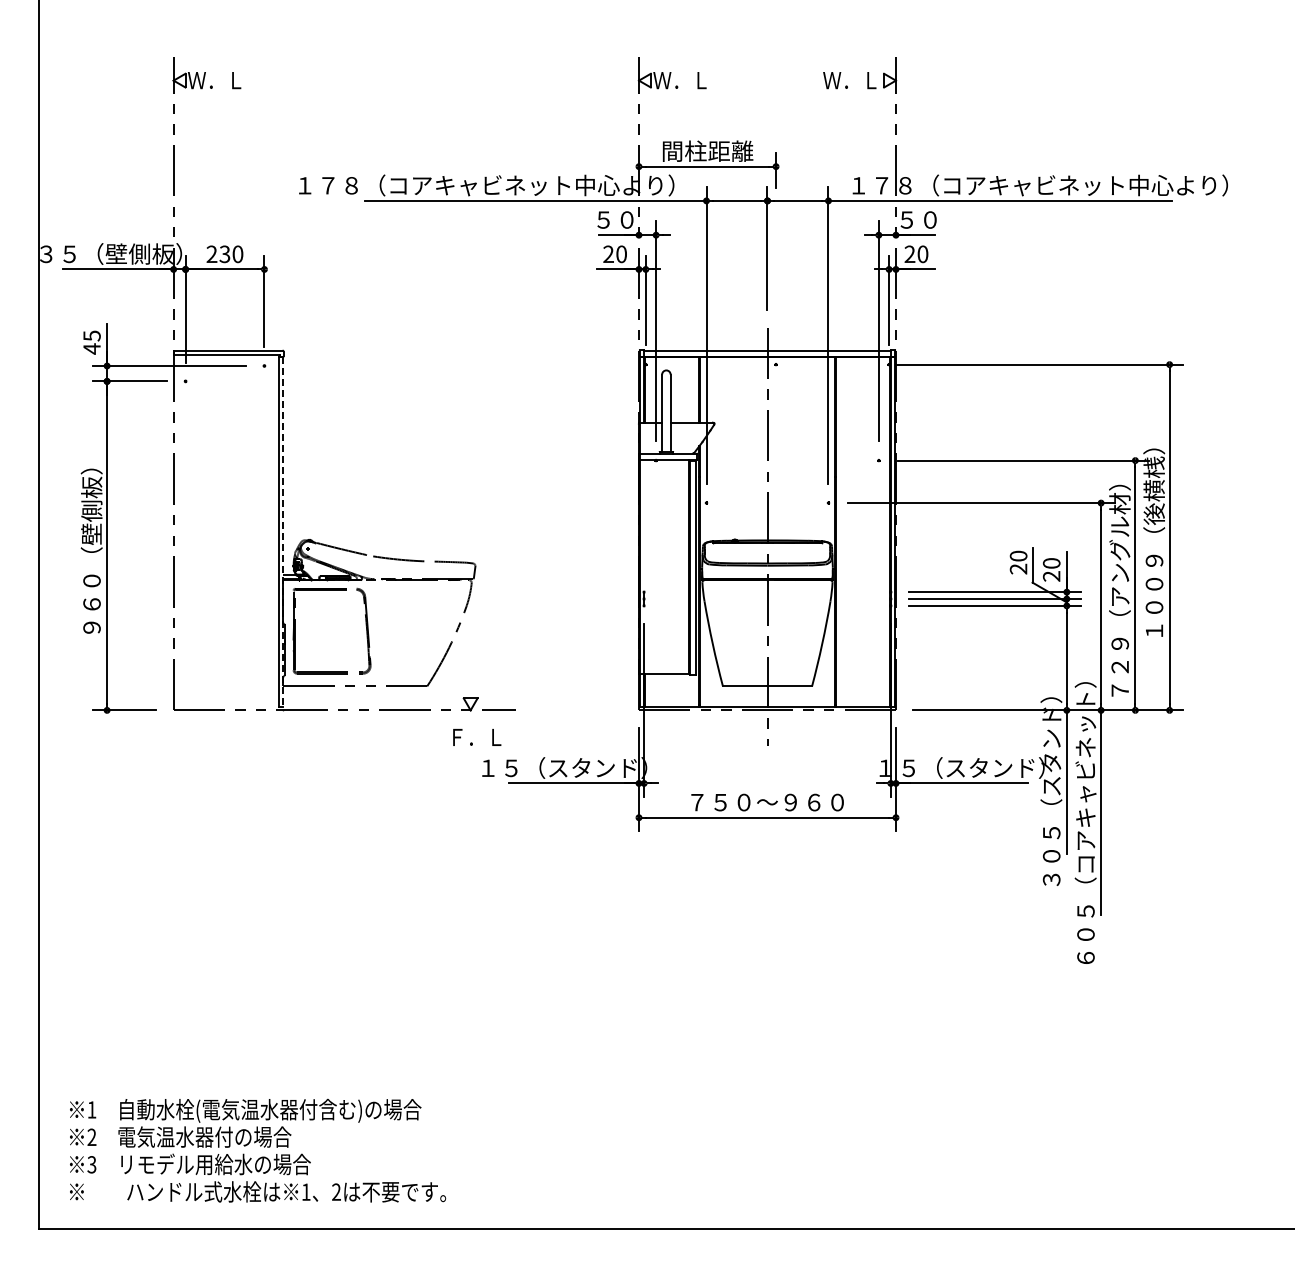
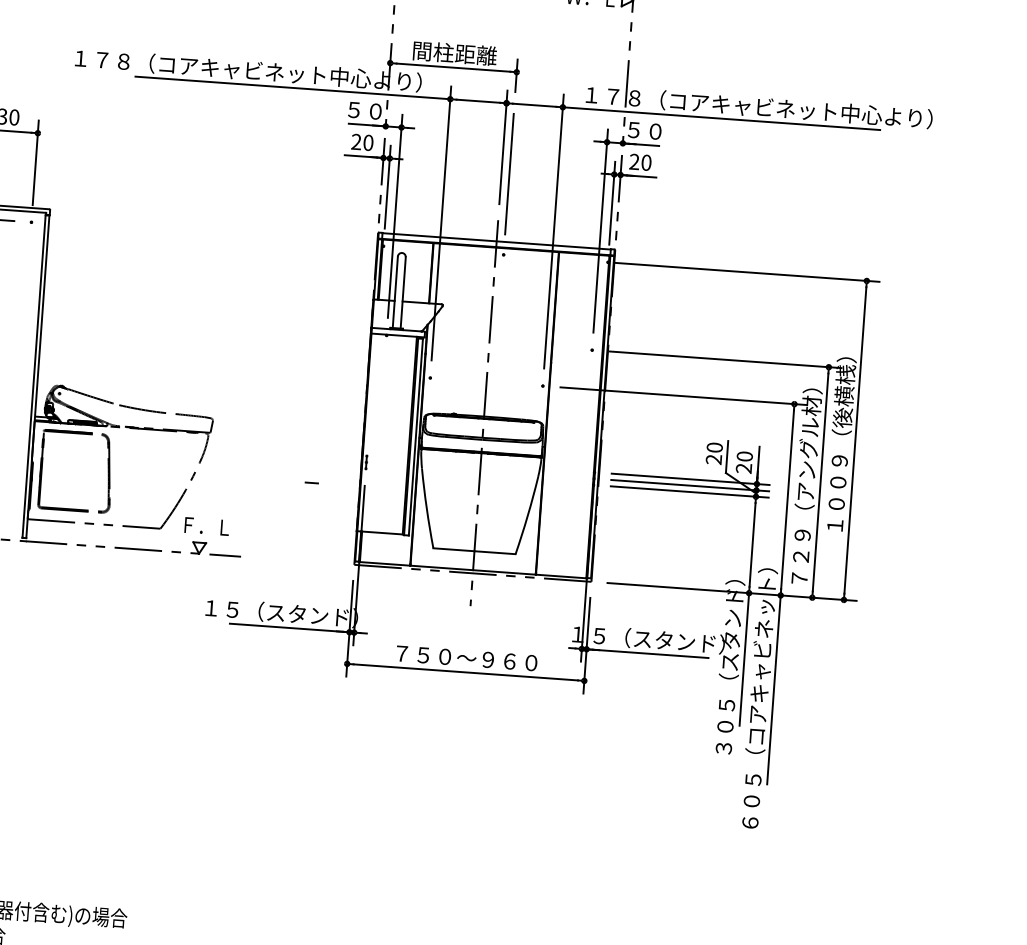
line: (776, 276) -> (509, 173), added
line: (283, 532) -> (38, 377), dashed -> solid
line: (586, 624) -> (311, 482), added
text: (477, 737) -> (207, 526), moved

